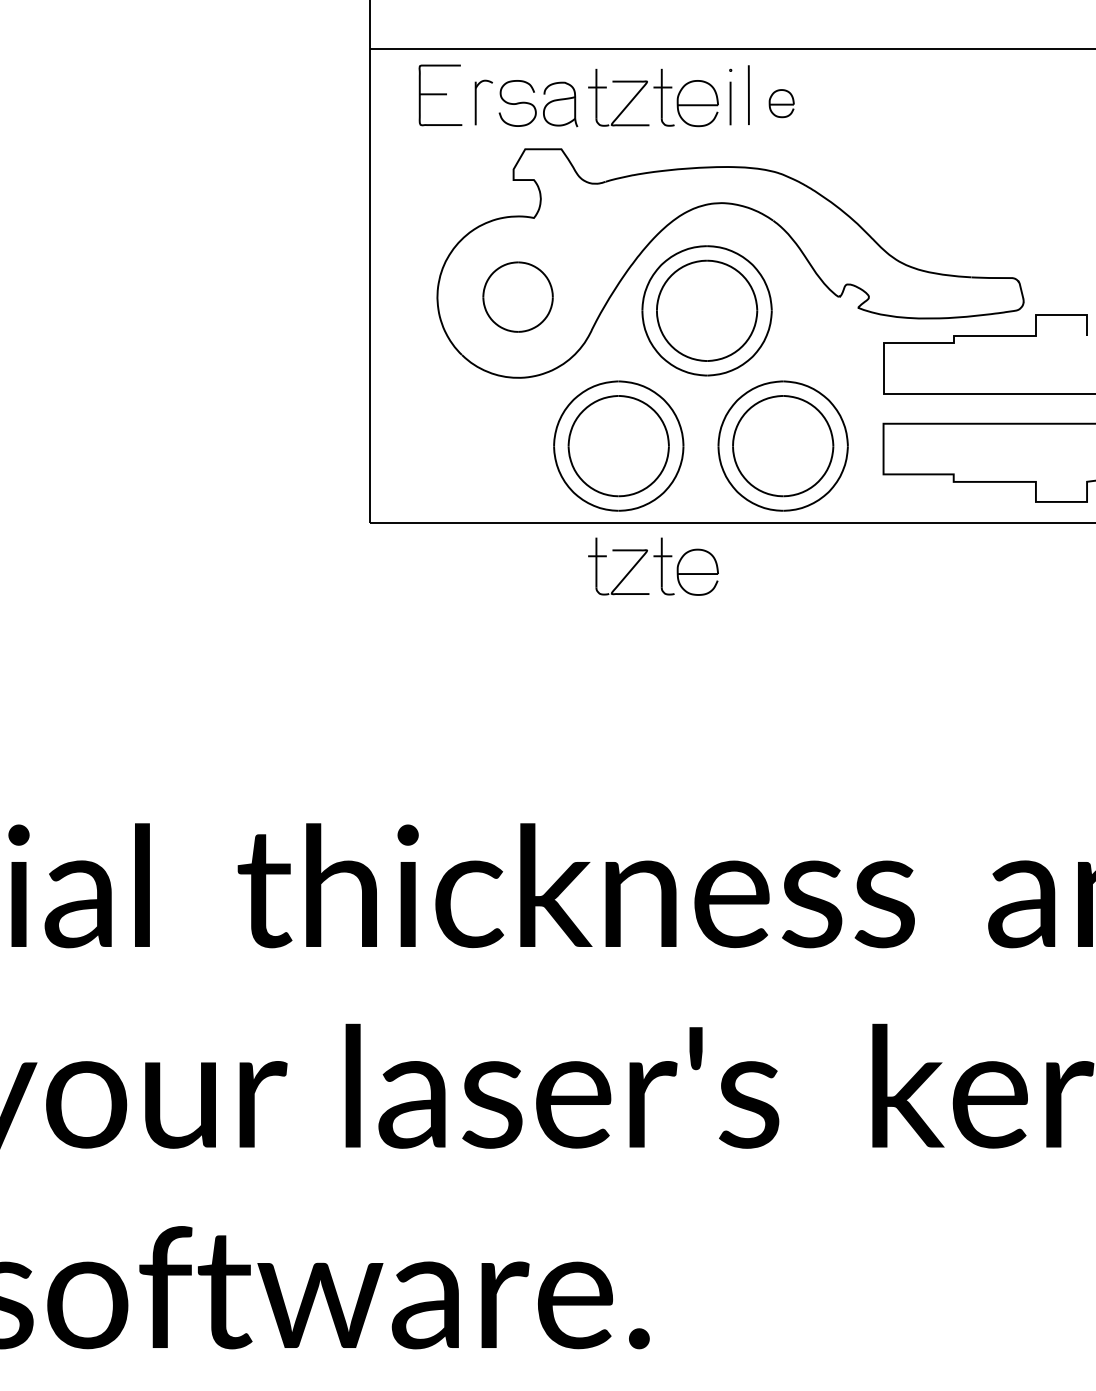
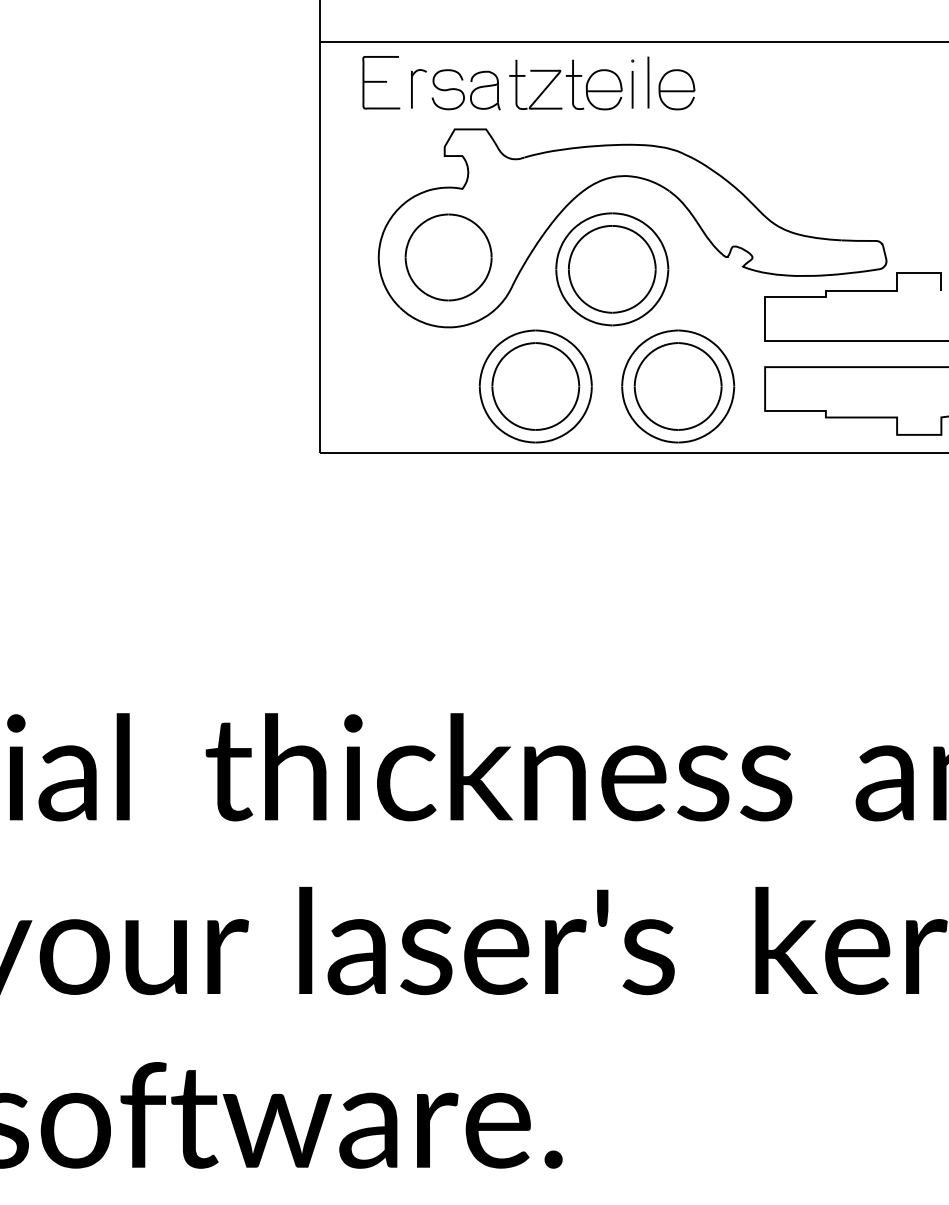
part: (781, 103) -> (676, 89), size x1.67
part: (517, 297) -> (448, 257), size x1.43
part: (661, 566) -> (572, 490), removed

